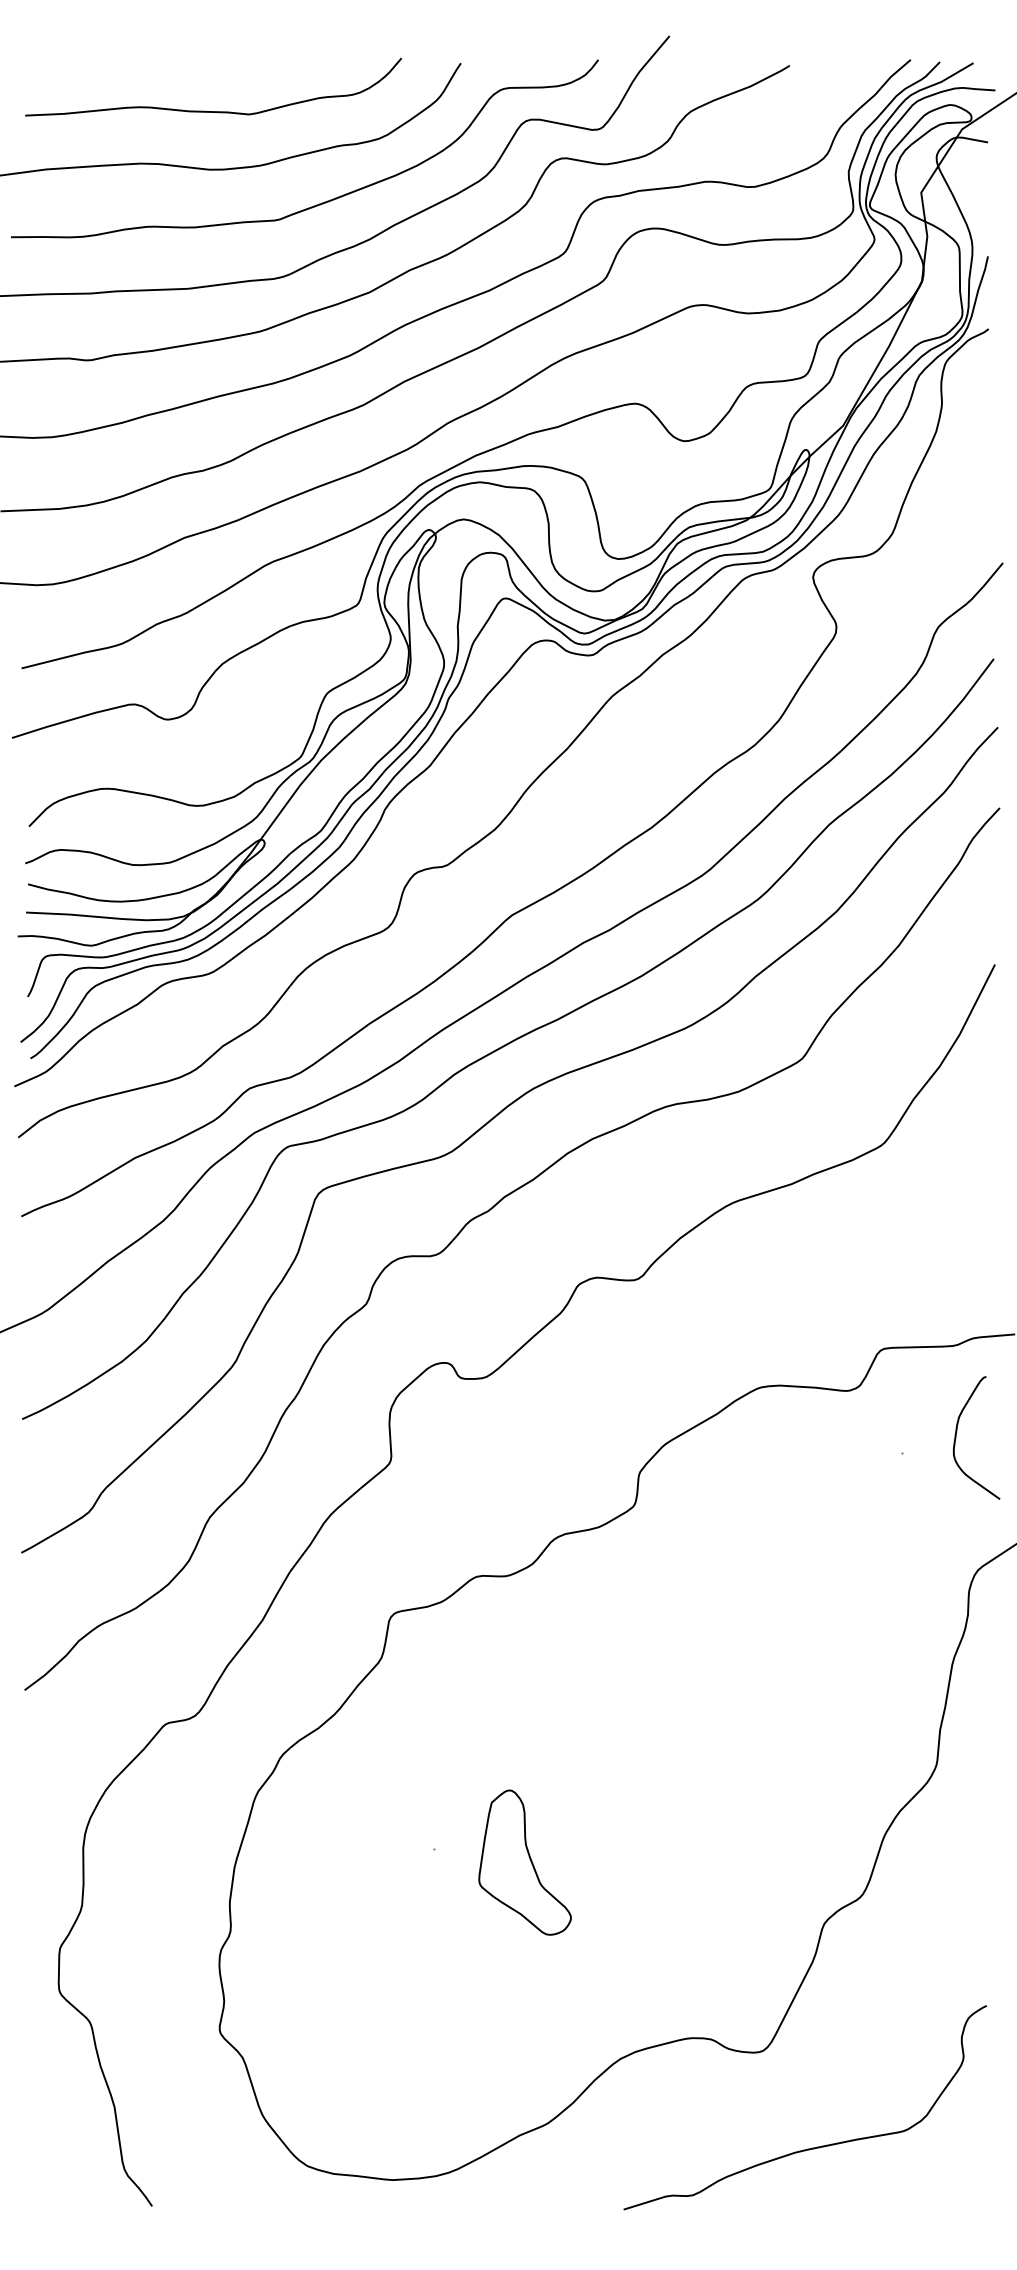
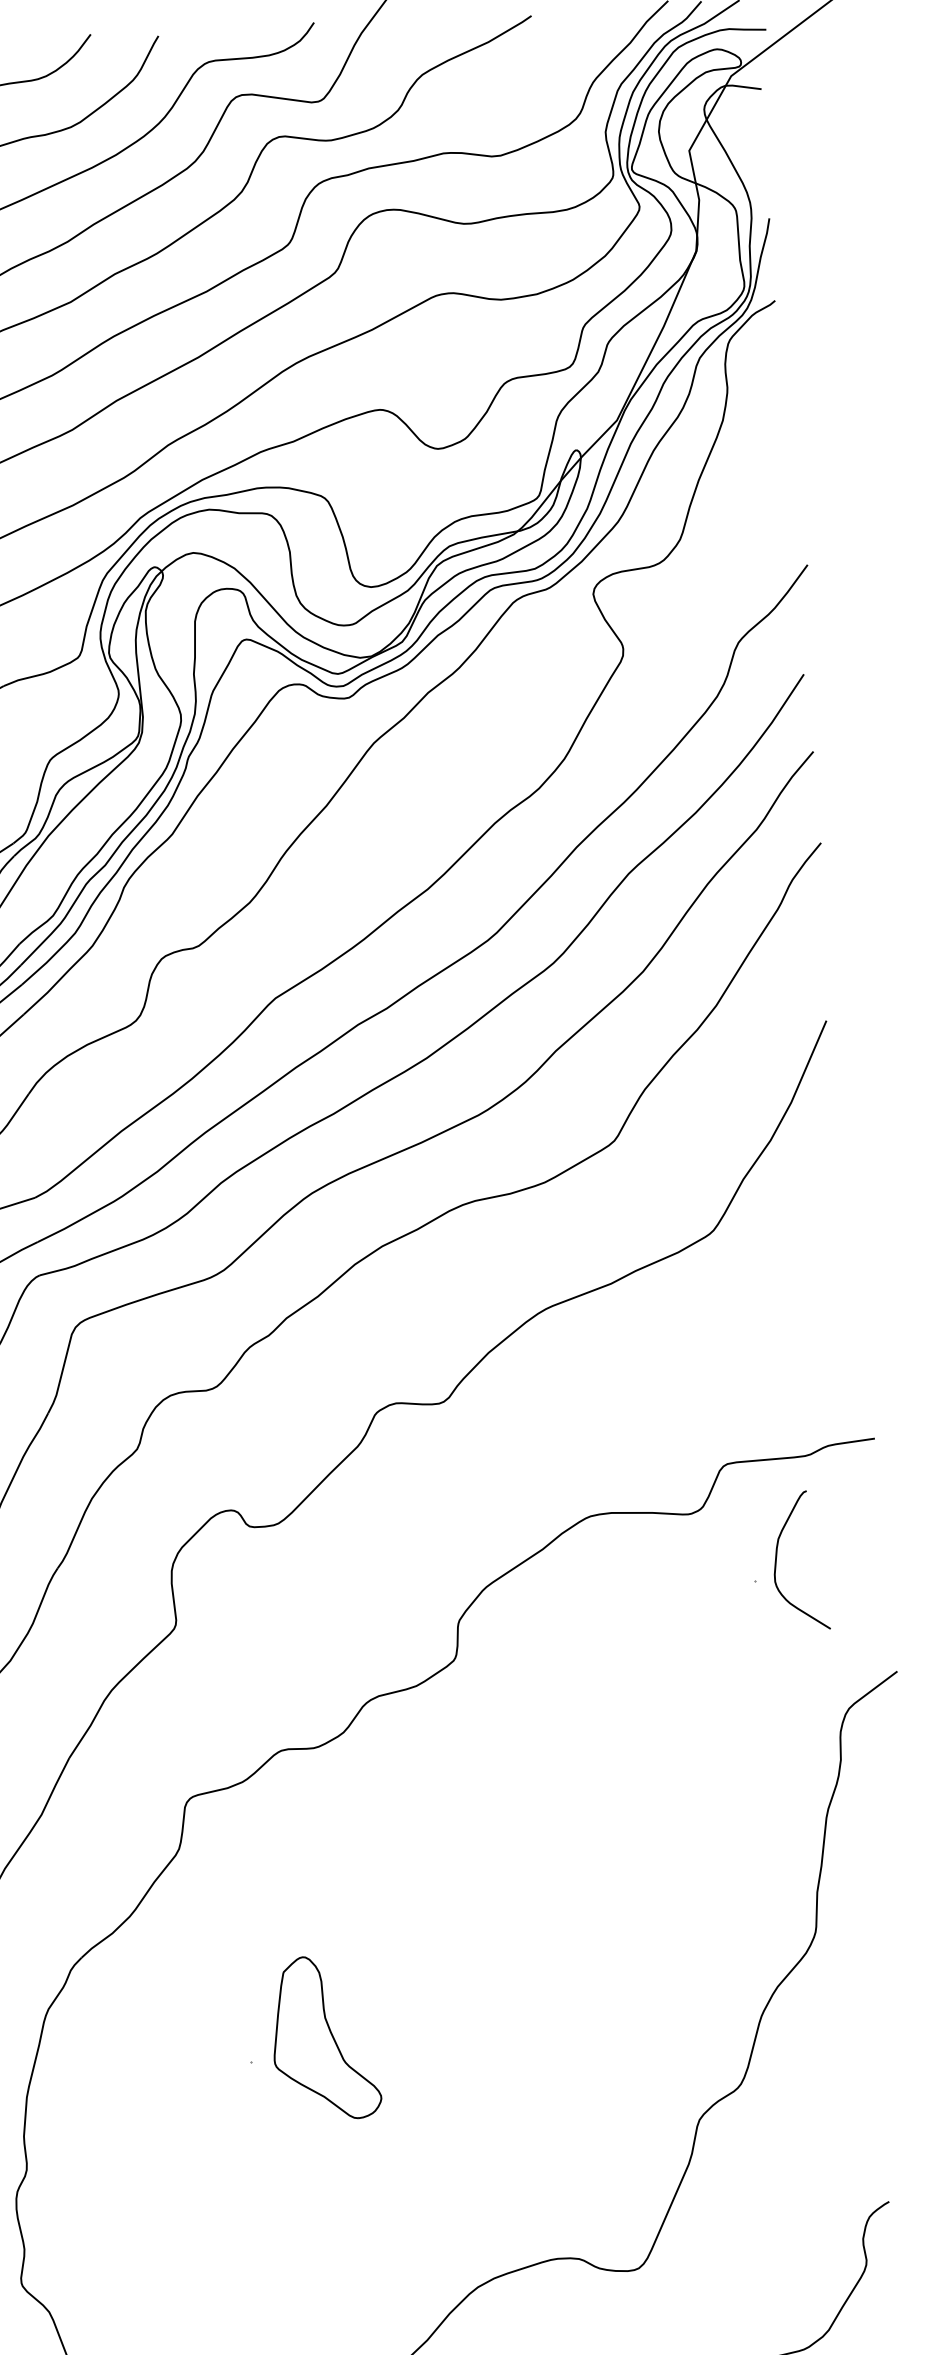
curve: (957, 1431) -> (777, 1555), moved
part: (524, 1862) -> (324, 2037), moved

